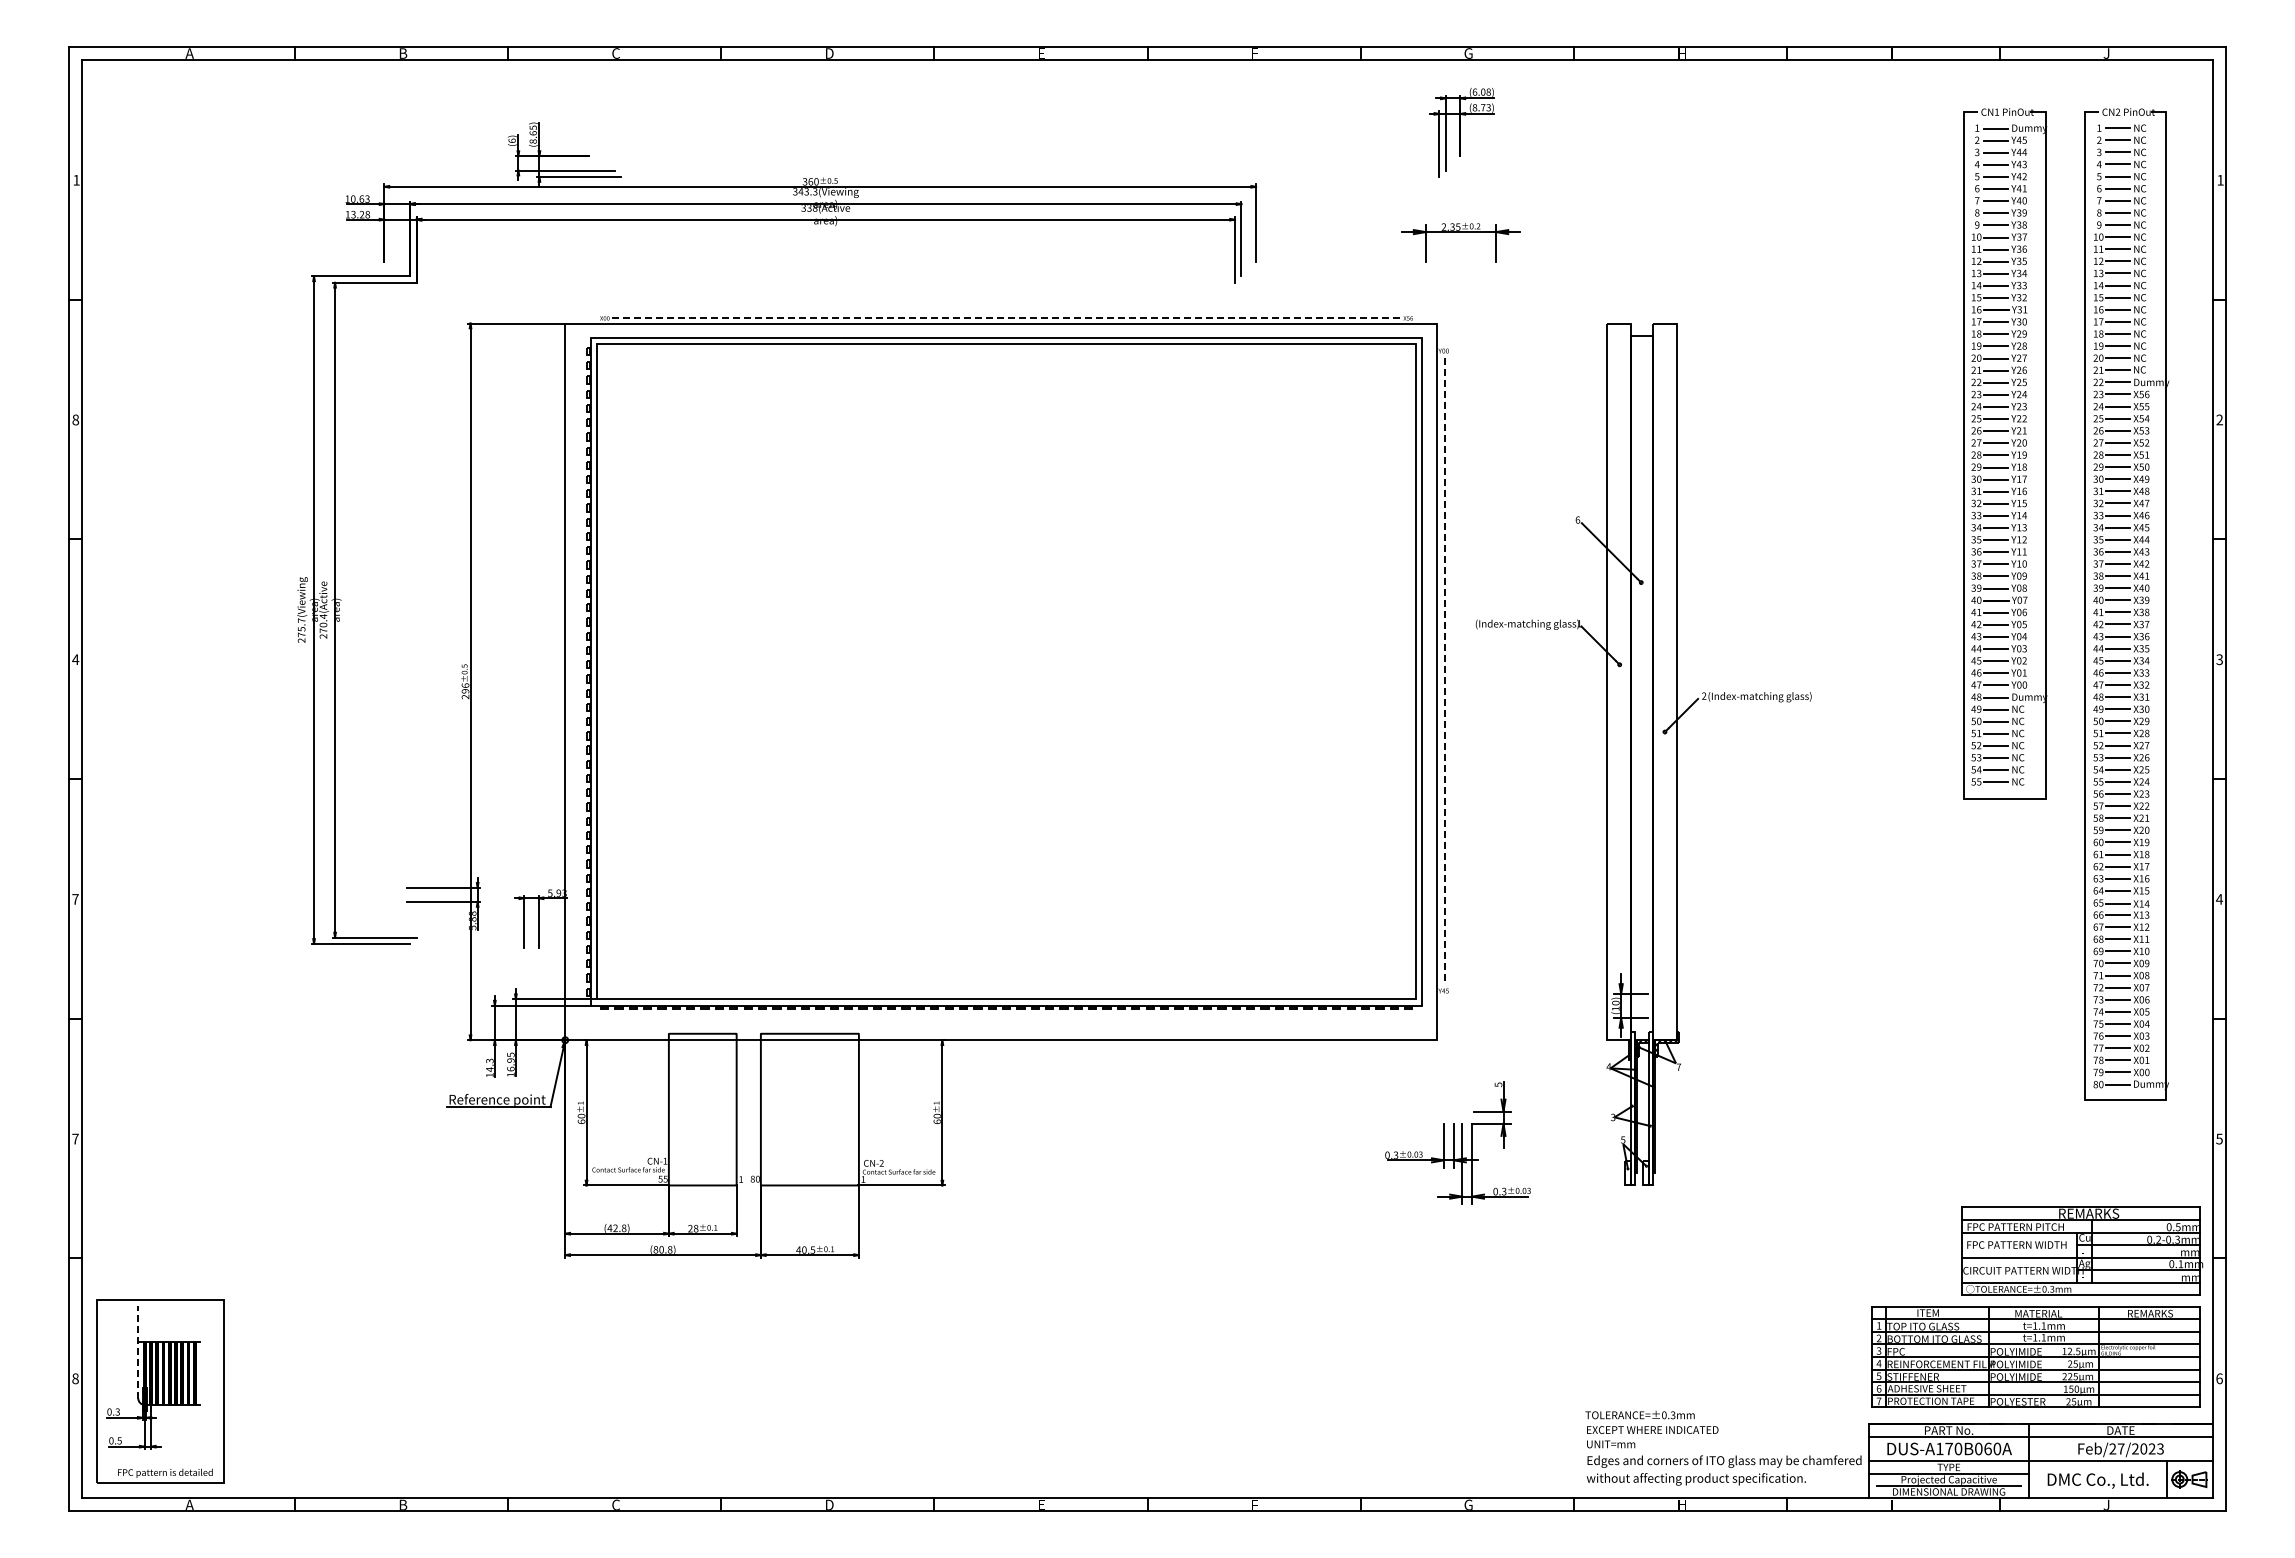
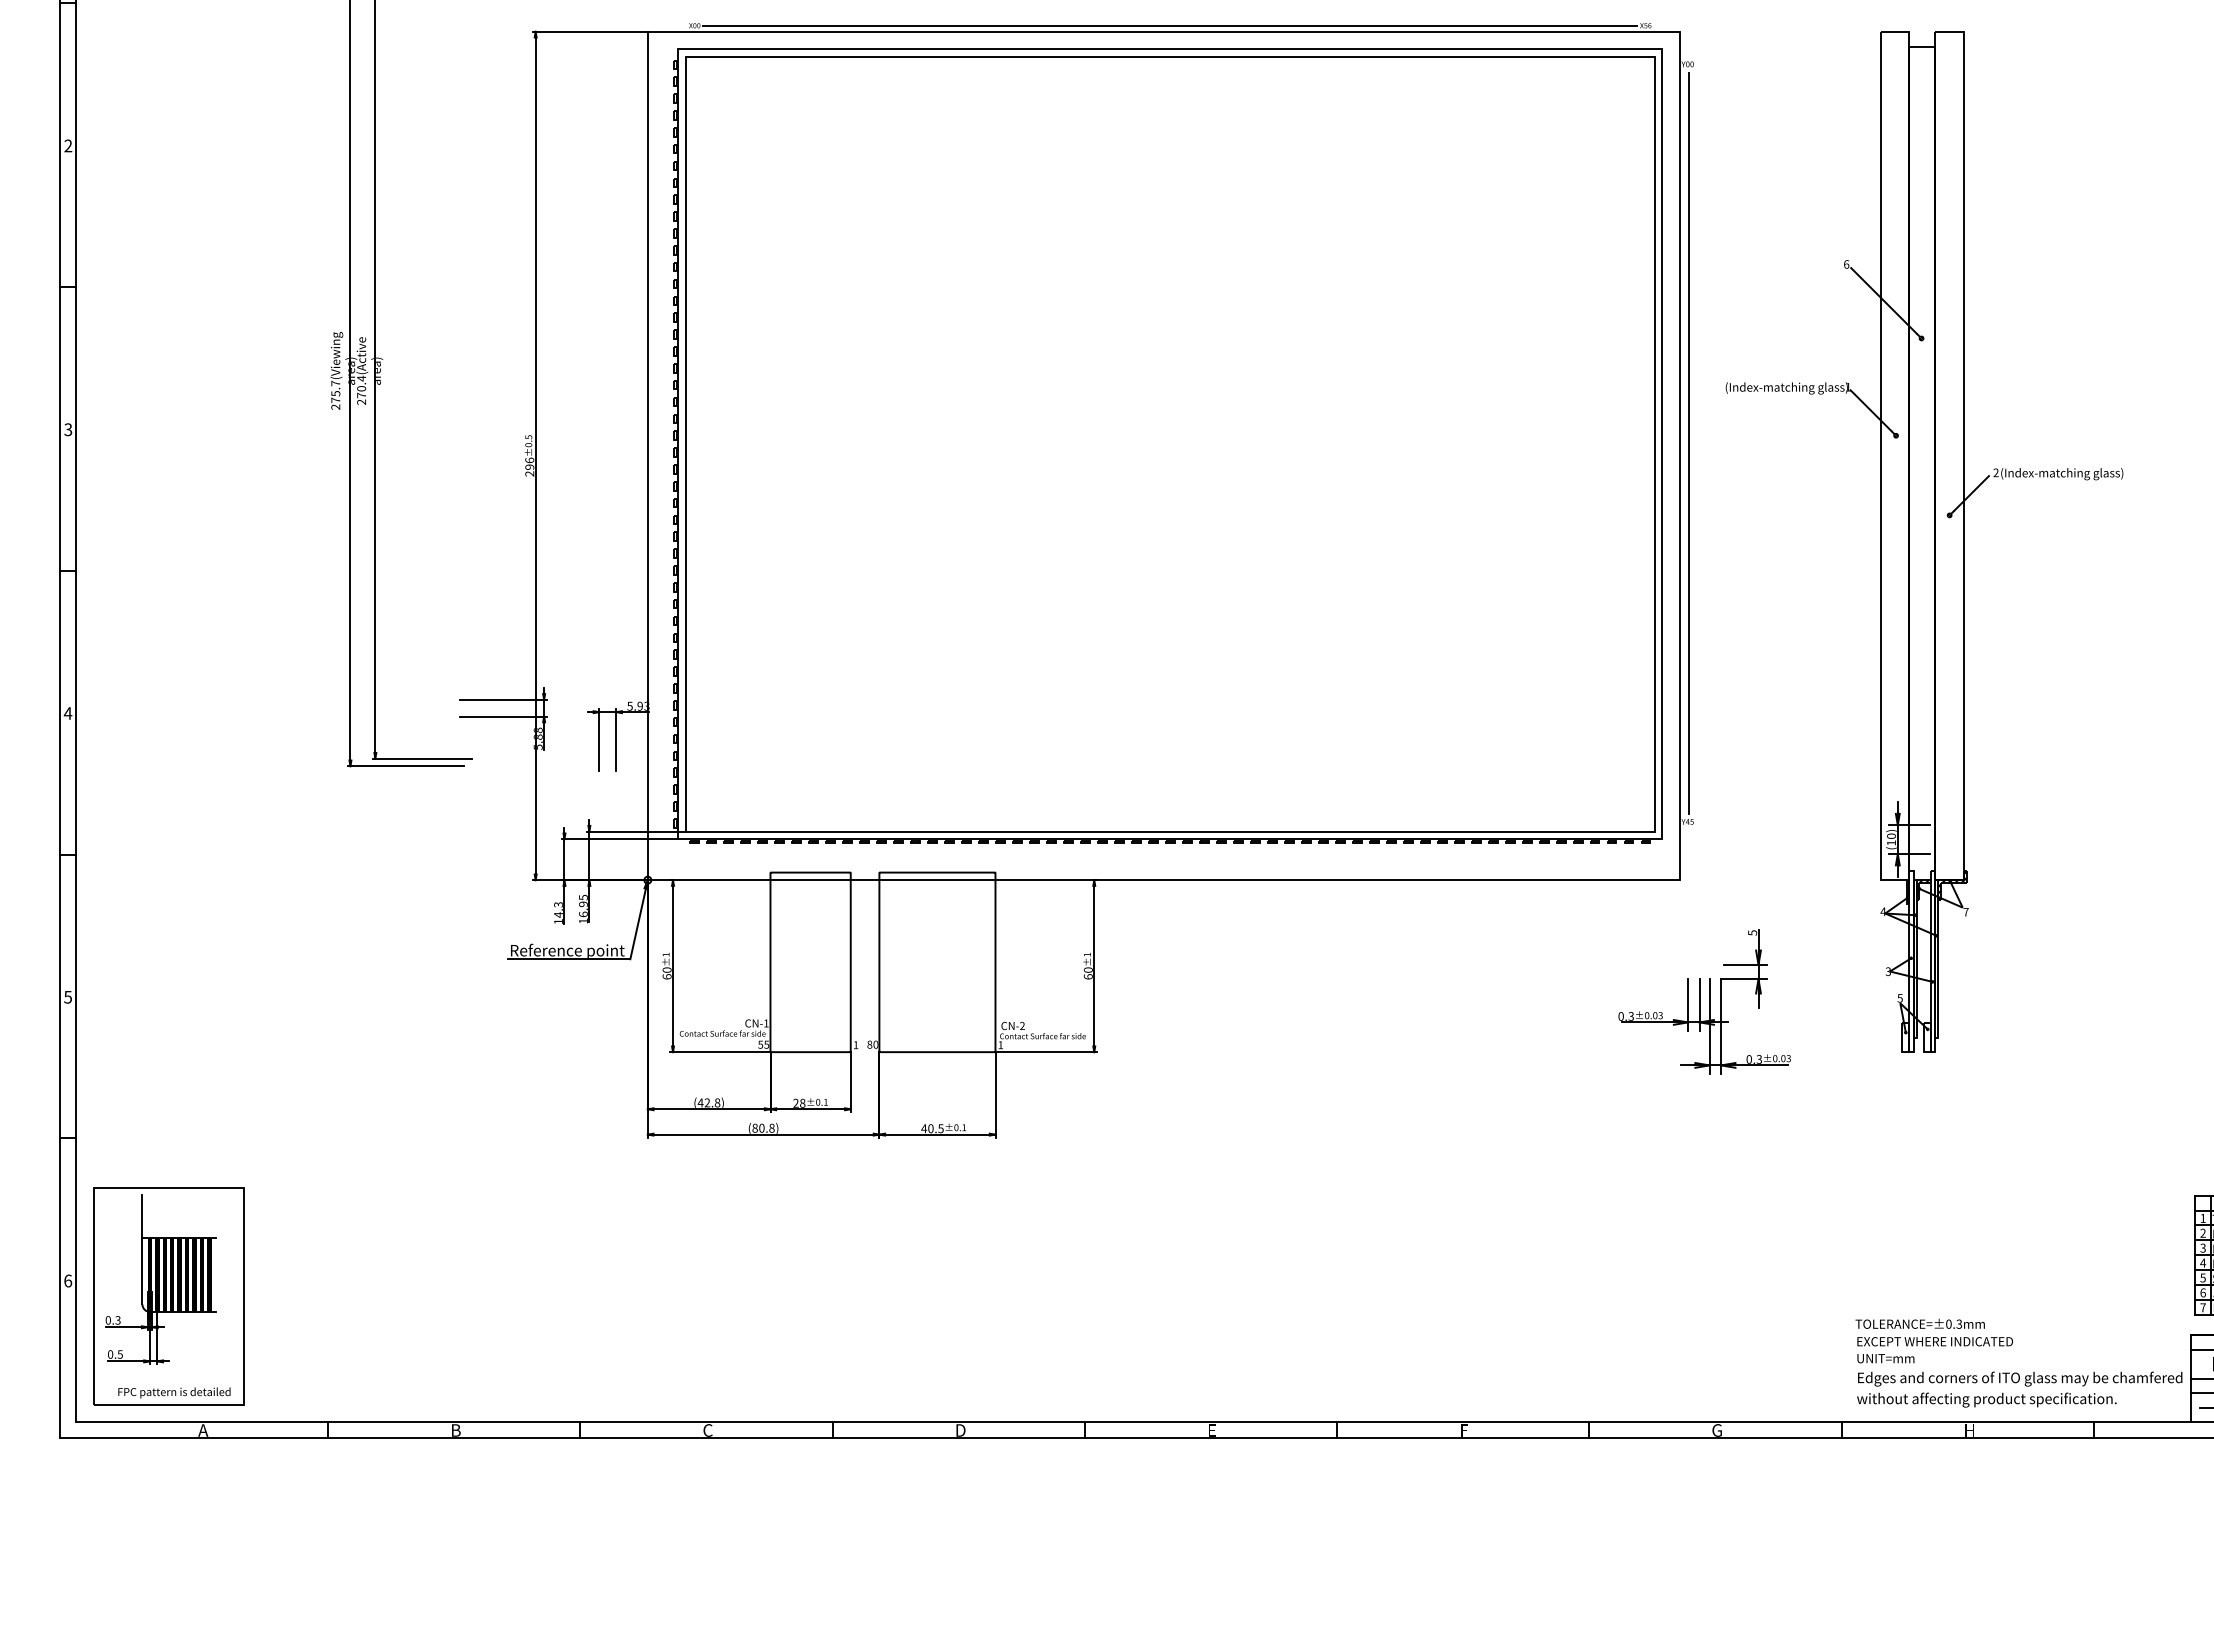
line: (1006, 318) -> (1170, 25), dashed -> solid
text: (75, 419) -> (68, 145), 8 -> 2
text: (75, 659) -> (68, 429), 4 -> 3
line: (1444, 671) -> (1688, 443), dashed -> solid
text: (75, 899) -> (68, 713), 7 -> 4
text: (75, 1138) -> (68, 996), 7 -> 5
line: (138, 1351) -> (142, 1248), dashed -> solid
text: (75, 1378) -> (68, 1280), 8 -> 6

